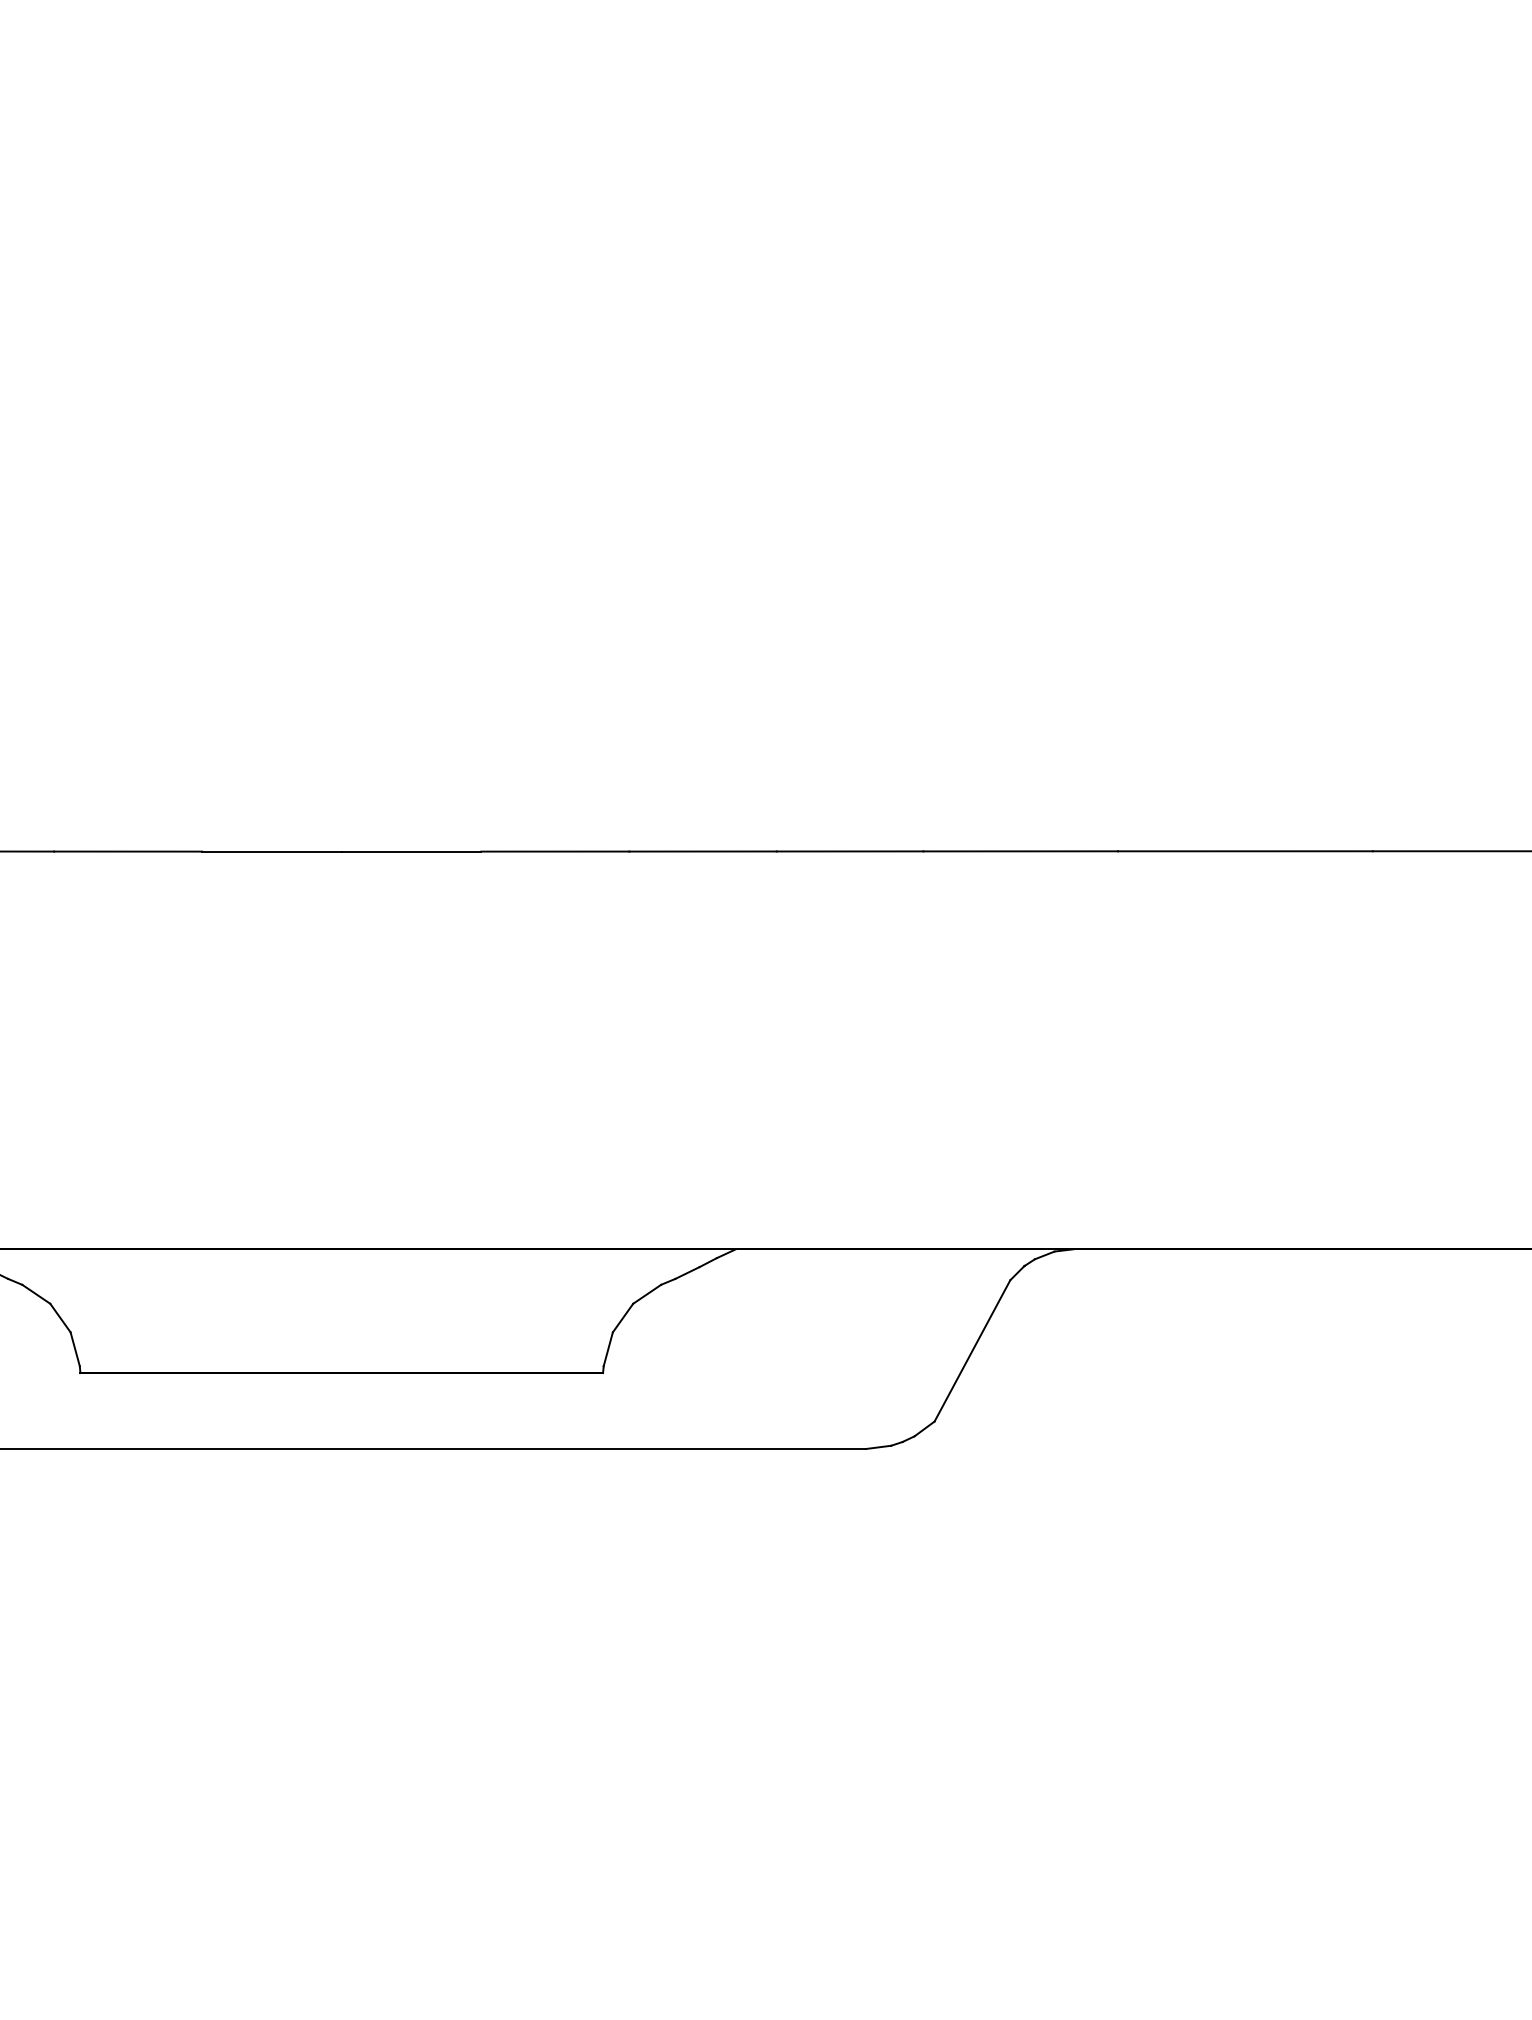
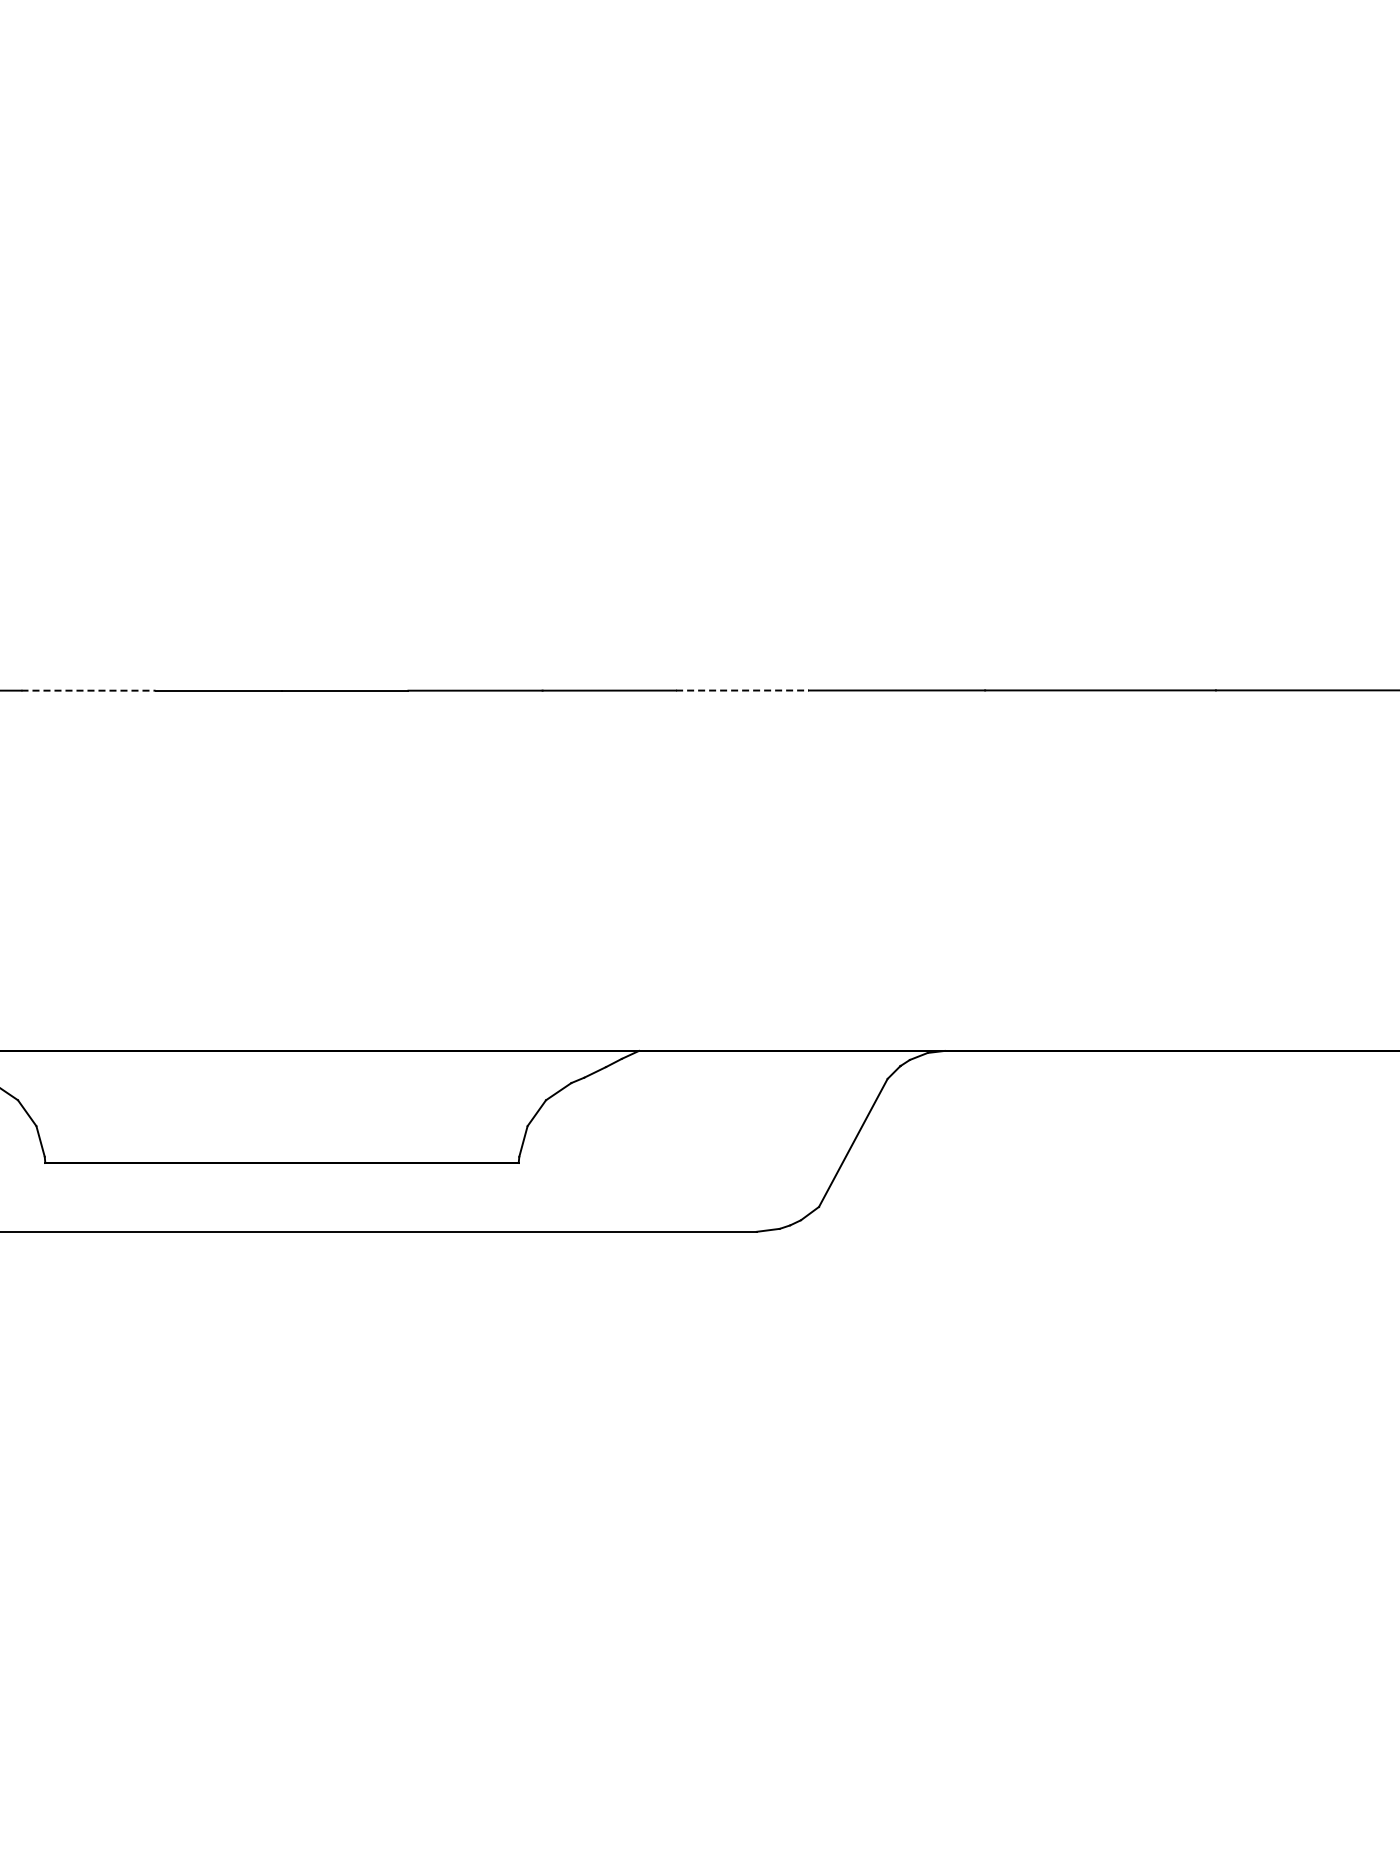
line: (129, 851) -> (89, 690), solid -> dashed
line: (851, 851) -> (743, 690), solid -> dashed

